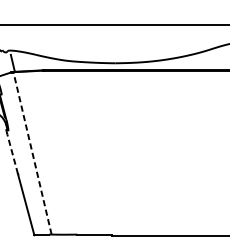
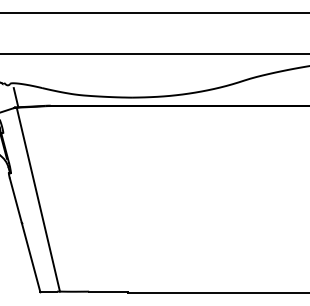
line: (32, 153) -> (38, 199), dashed -> solid
line: (12, 154) -> (15, 200), dashed -> solid

